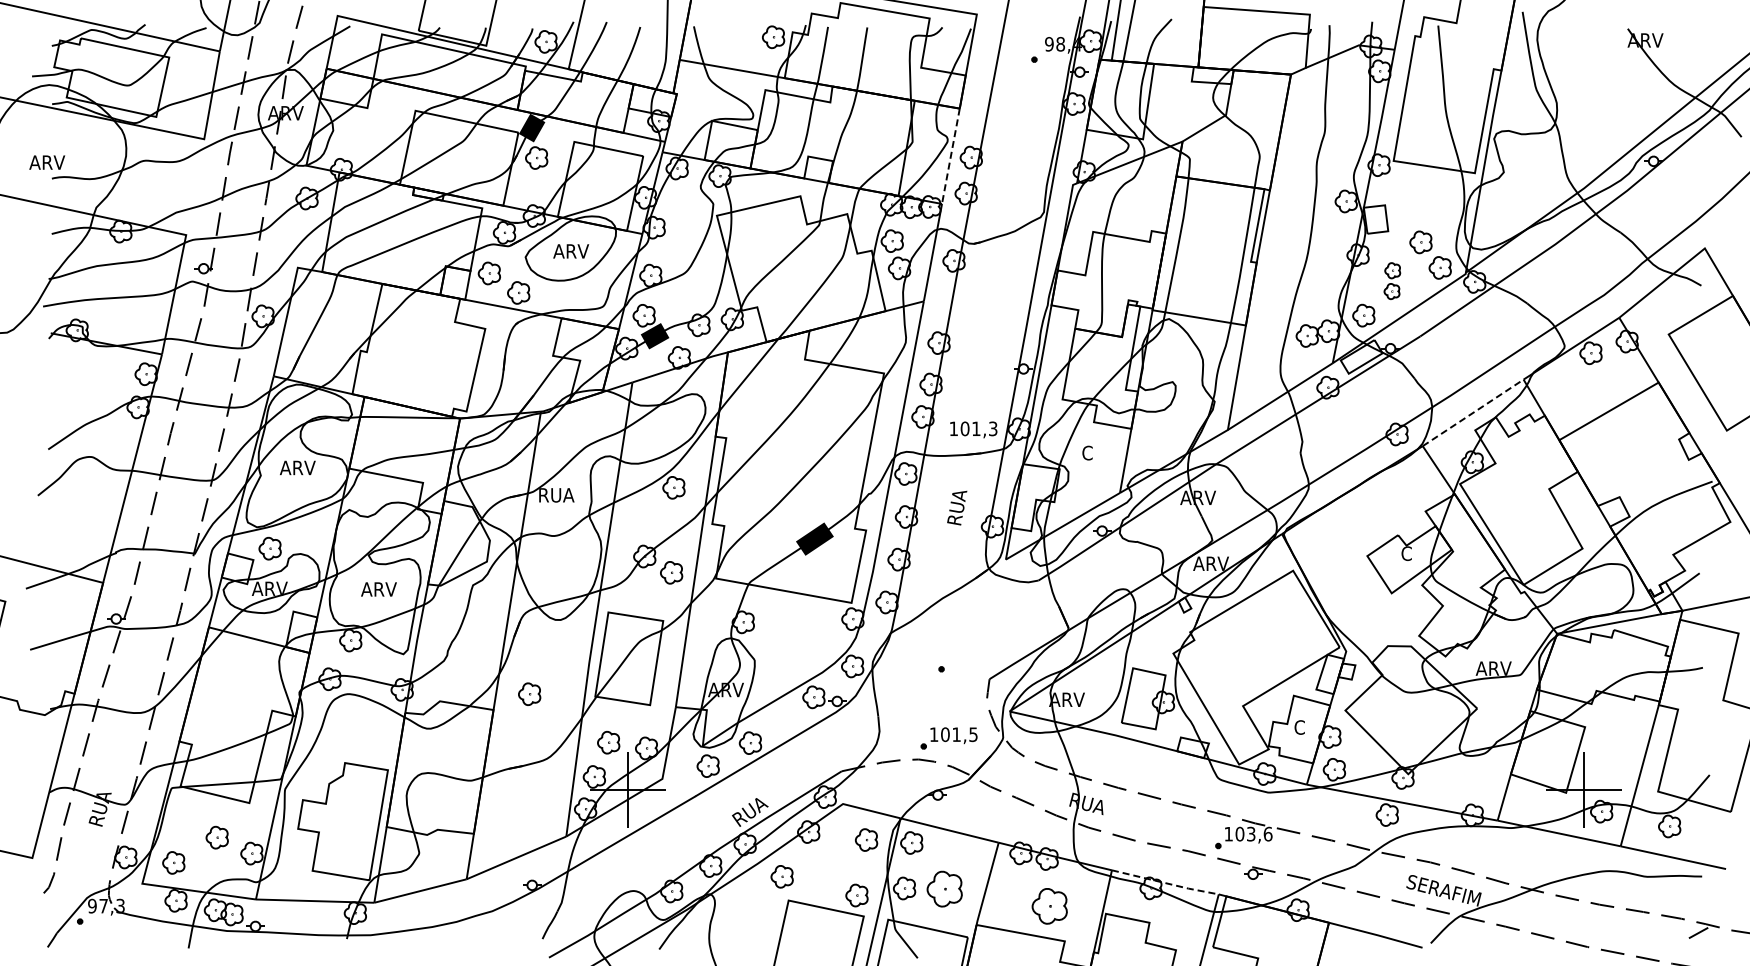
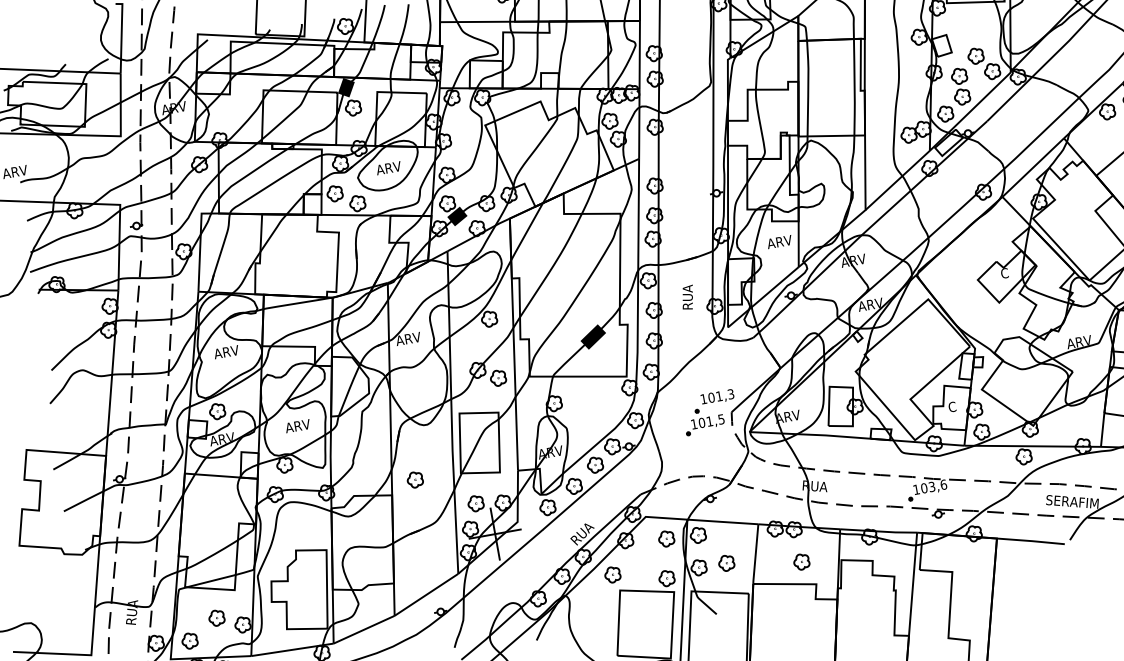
line: (950, 156) -> (639, 55), dashed -> solid
part: (1392, 280) -> (960, 86), size x1.43
line: (1473, 412) -> (1033, 167), dashed -> solid
text: (973, 429) -> (717, 397), moved
text: (1099, 452) -> (779, 241), C -> ARV
text: (555, 495) -> (408, 339), RUA -> ARV
part: (784, 718) -> (594, 464), added
part: (948, 738) -> (704, 425), moved
line: (1166, 883) -> (879, 531), dashed -> solid
part: (943, 889) -> (725, 563), size x0.62
part: (1049, 906) -> (801, 562), size x0.62

